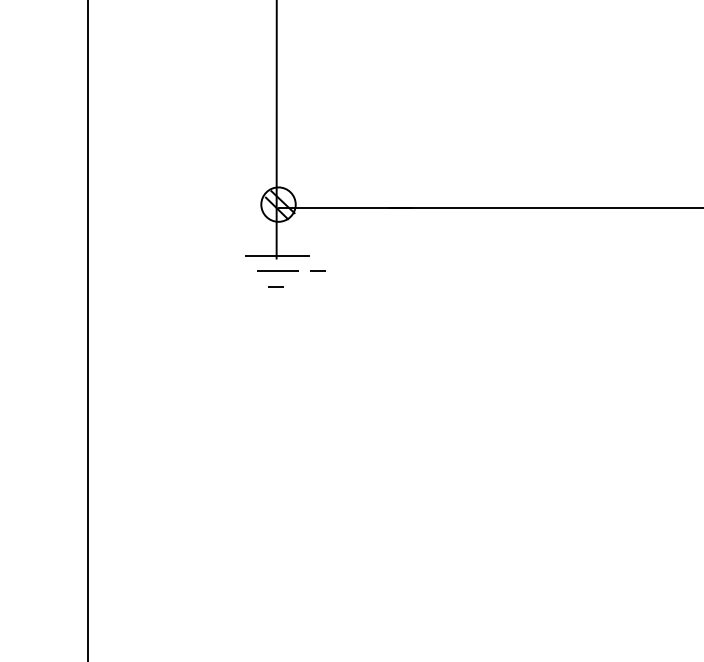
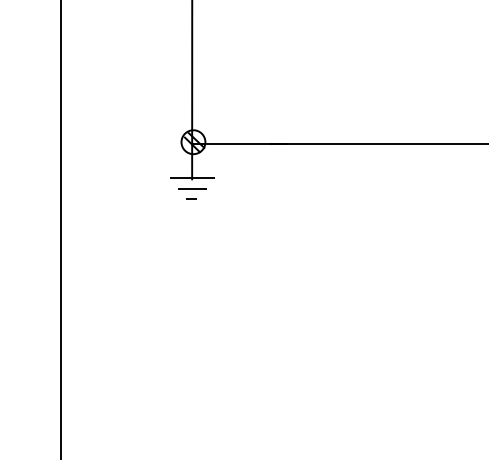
curve: (317, 269) -> (220, 187), removed

